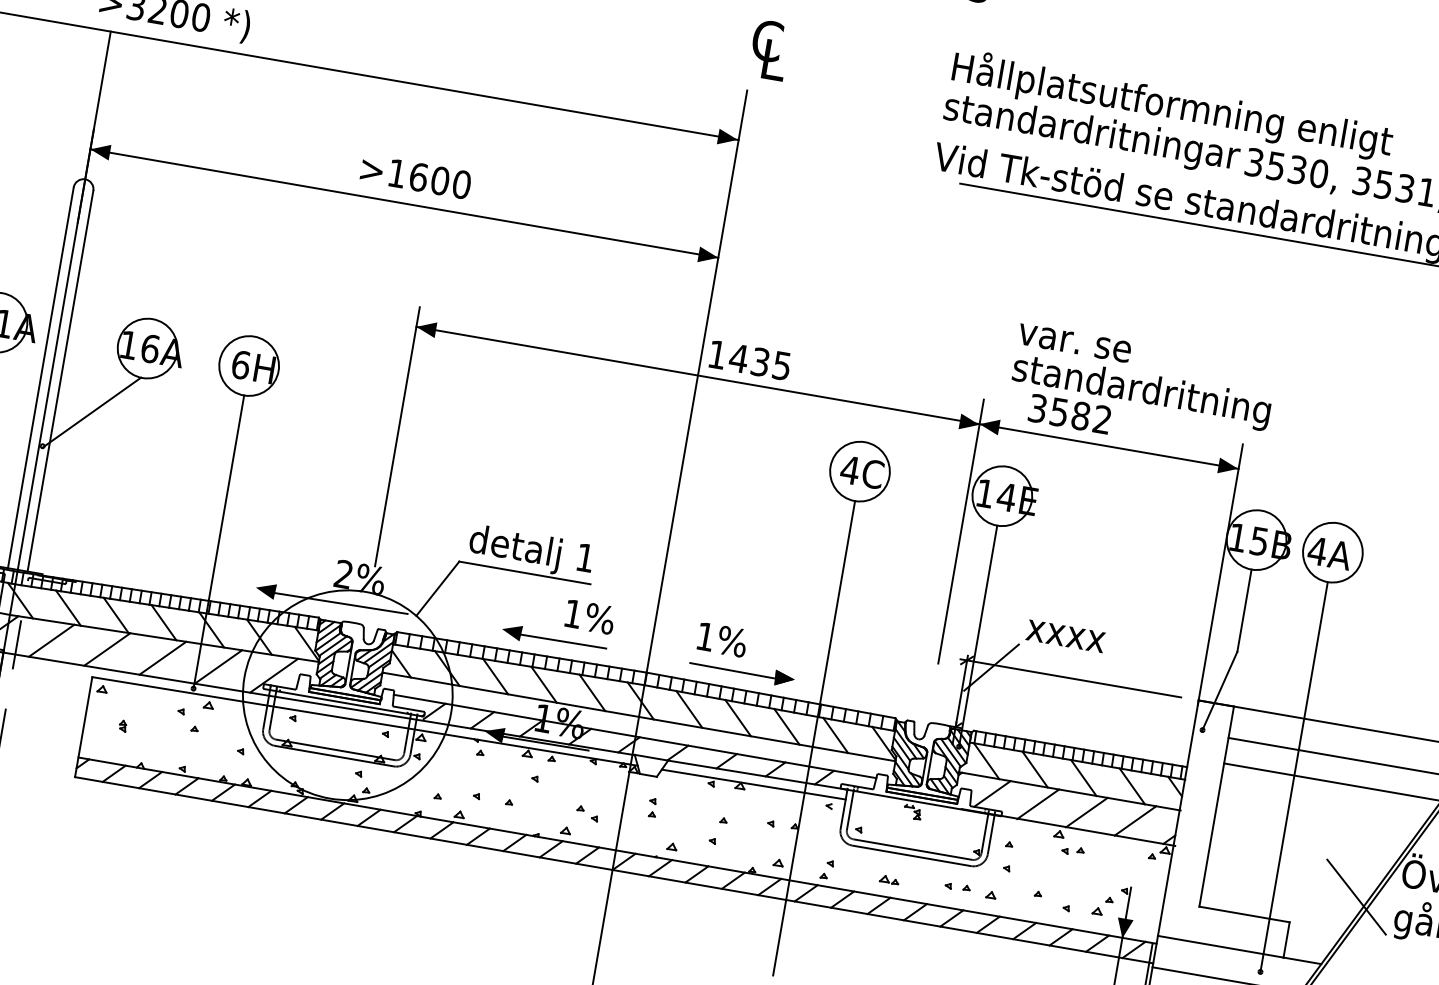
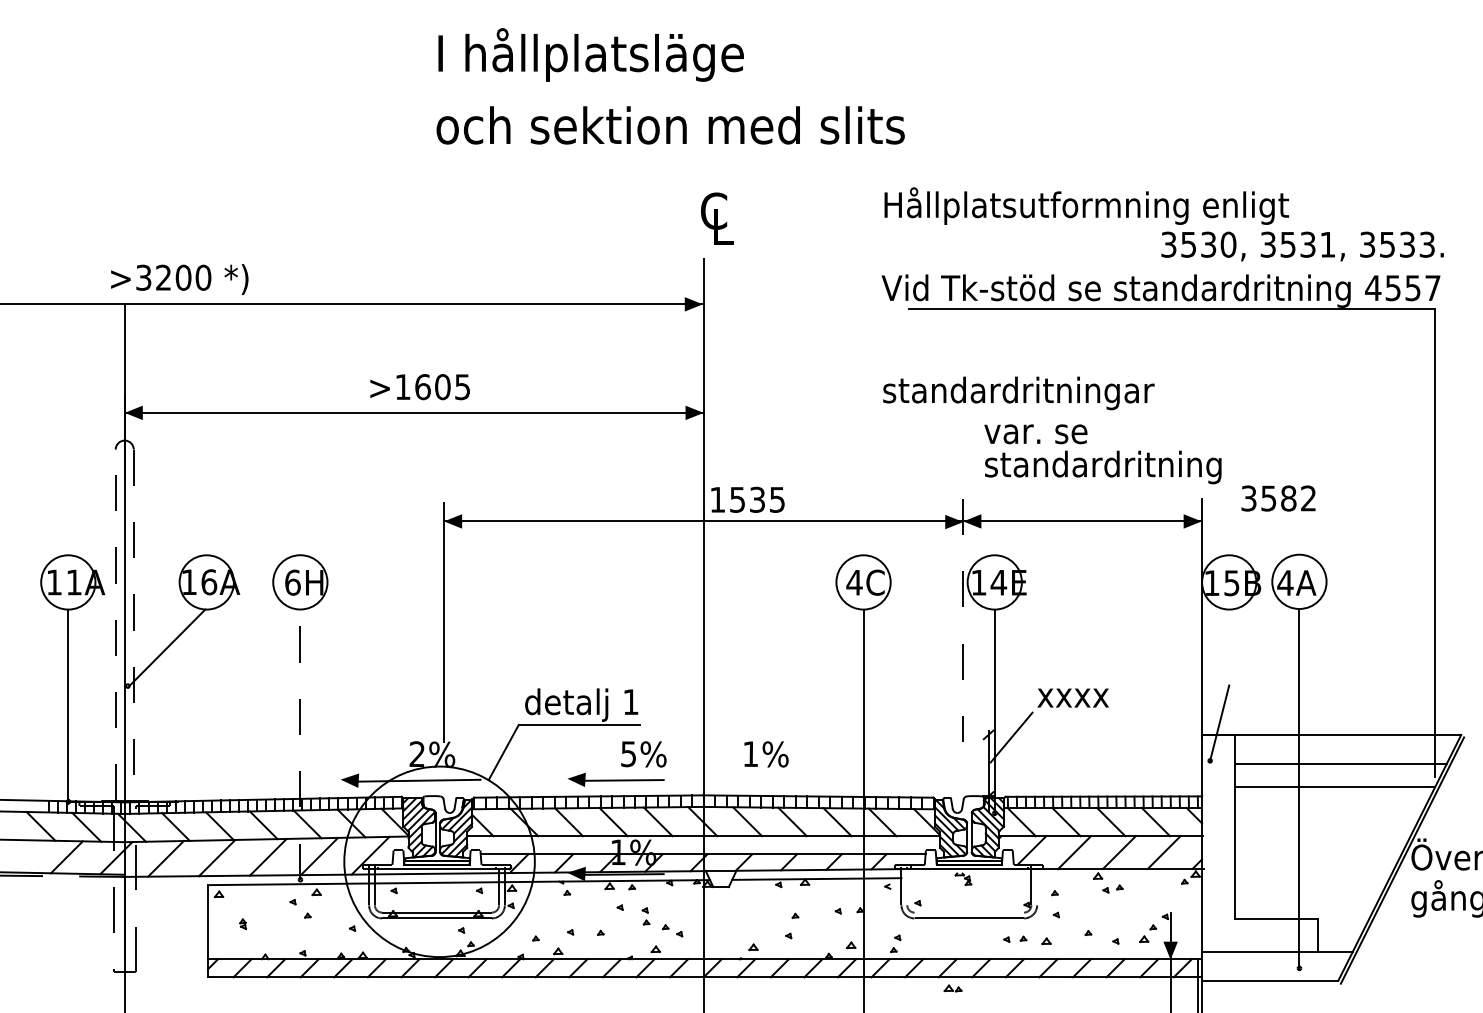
text: (1091, 134) -> (1018, 393), moved
text: (461, 185) -> (462, 387), 1600 -> 1605
text: (738, 358) -> (737, 499), 1435 -> 1535
line: (40, 378) -> (115, 625), solid -> dashed
line: (60, 381) -> (133, 625), solid -> dashed
text: (1069, 414) -> (1278, 498), moved
line: (961, 531) -> (963, 620), solid -> dashed
line: (218, 541) -> (300, 744), solid -> dashed
line: (1244, 610) -> (1229, 647), removed
text: (572, 614) -> (628, 754), 1%%% -> 5%%%
part: (741, 671) -> (788, 779), removed
line: (1071, 677) -> (1084, 734), removed
part: (652, 807) -> (645, 916), moved
line: (850, 809) -> (907, 886), removed
line: (991, 832) -> (1037, 885), removed
line: (913, 849) -> (969, 912), removed
part: (888, 879) -> (952, 988), moved
line: (1356, 896) -> (1373, 886), removed

